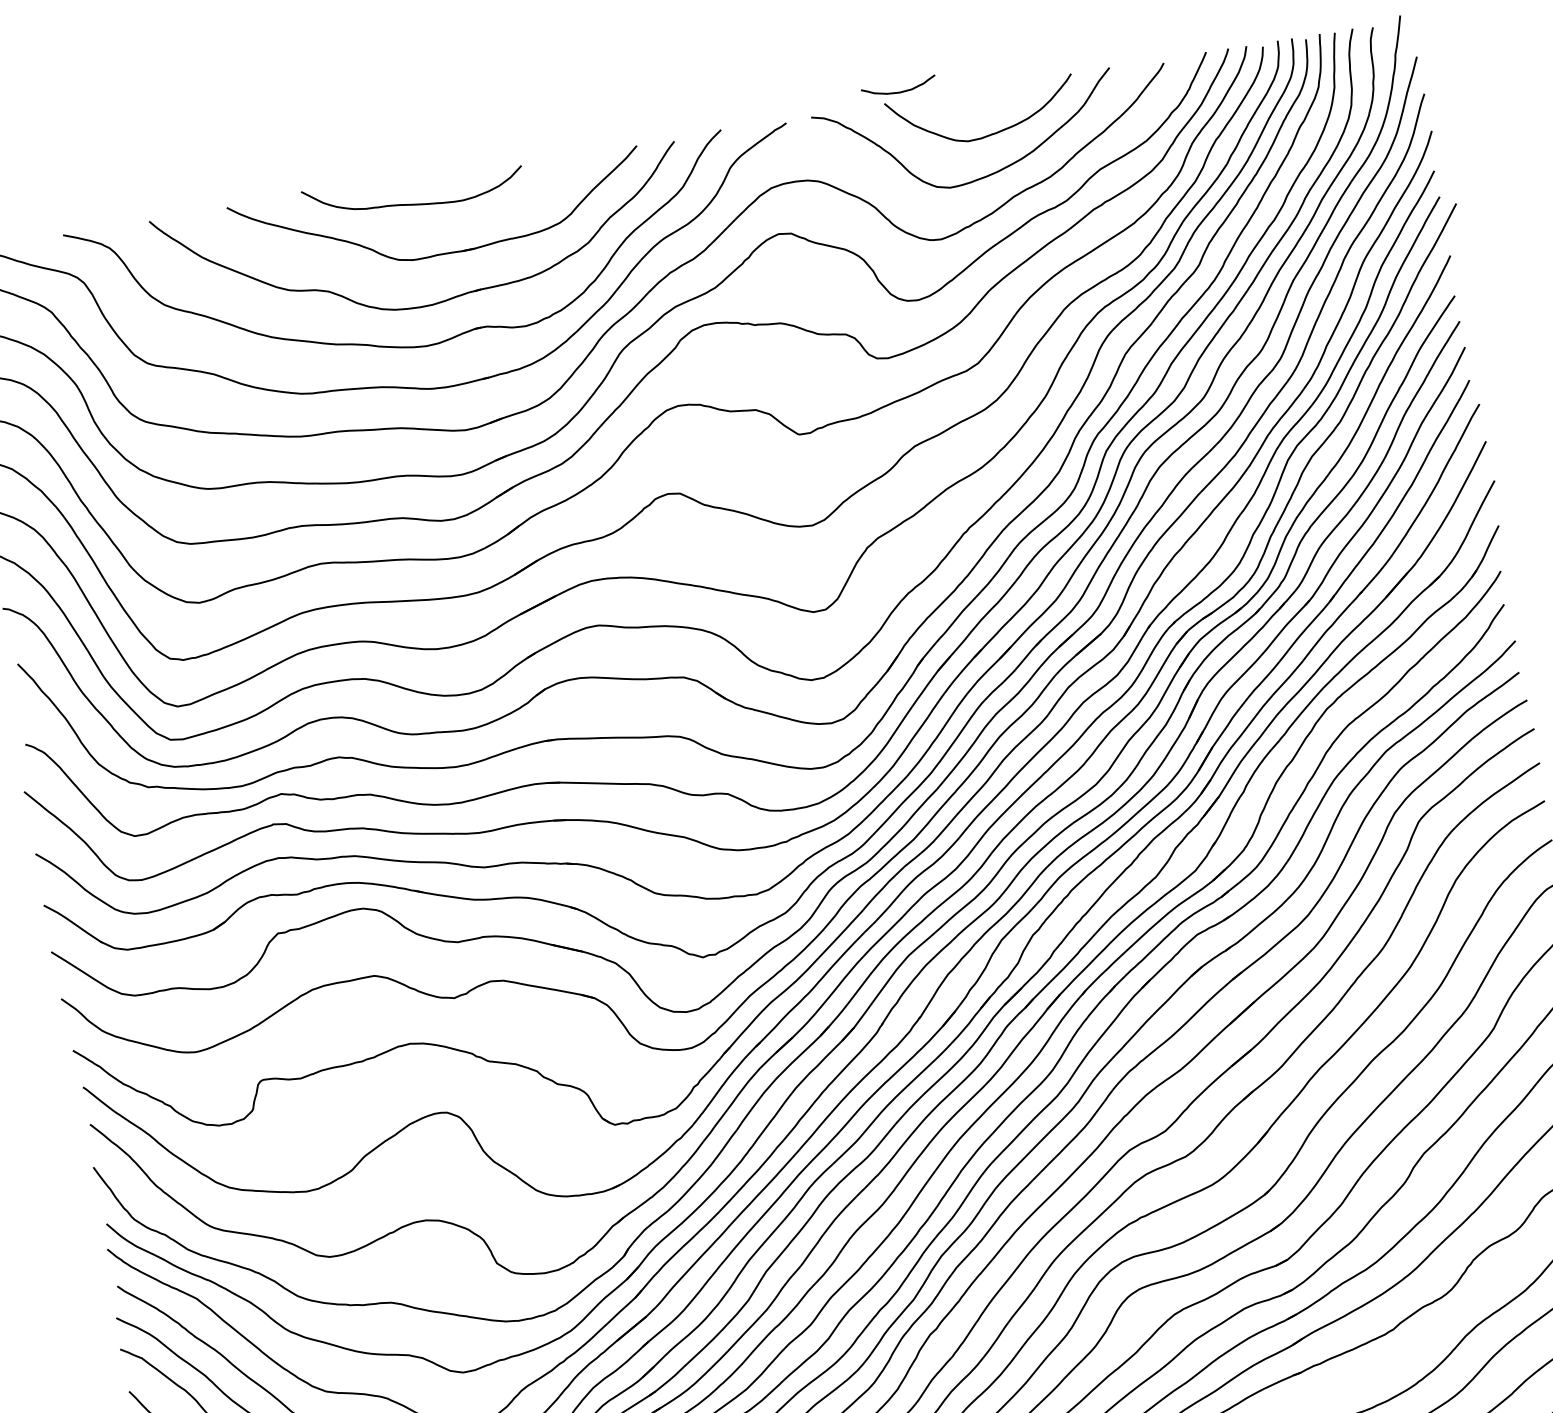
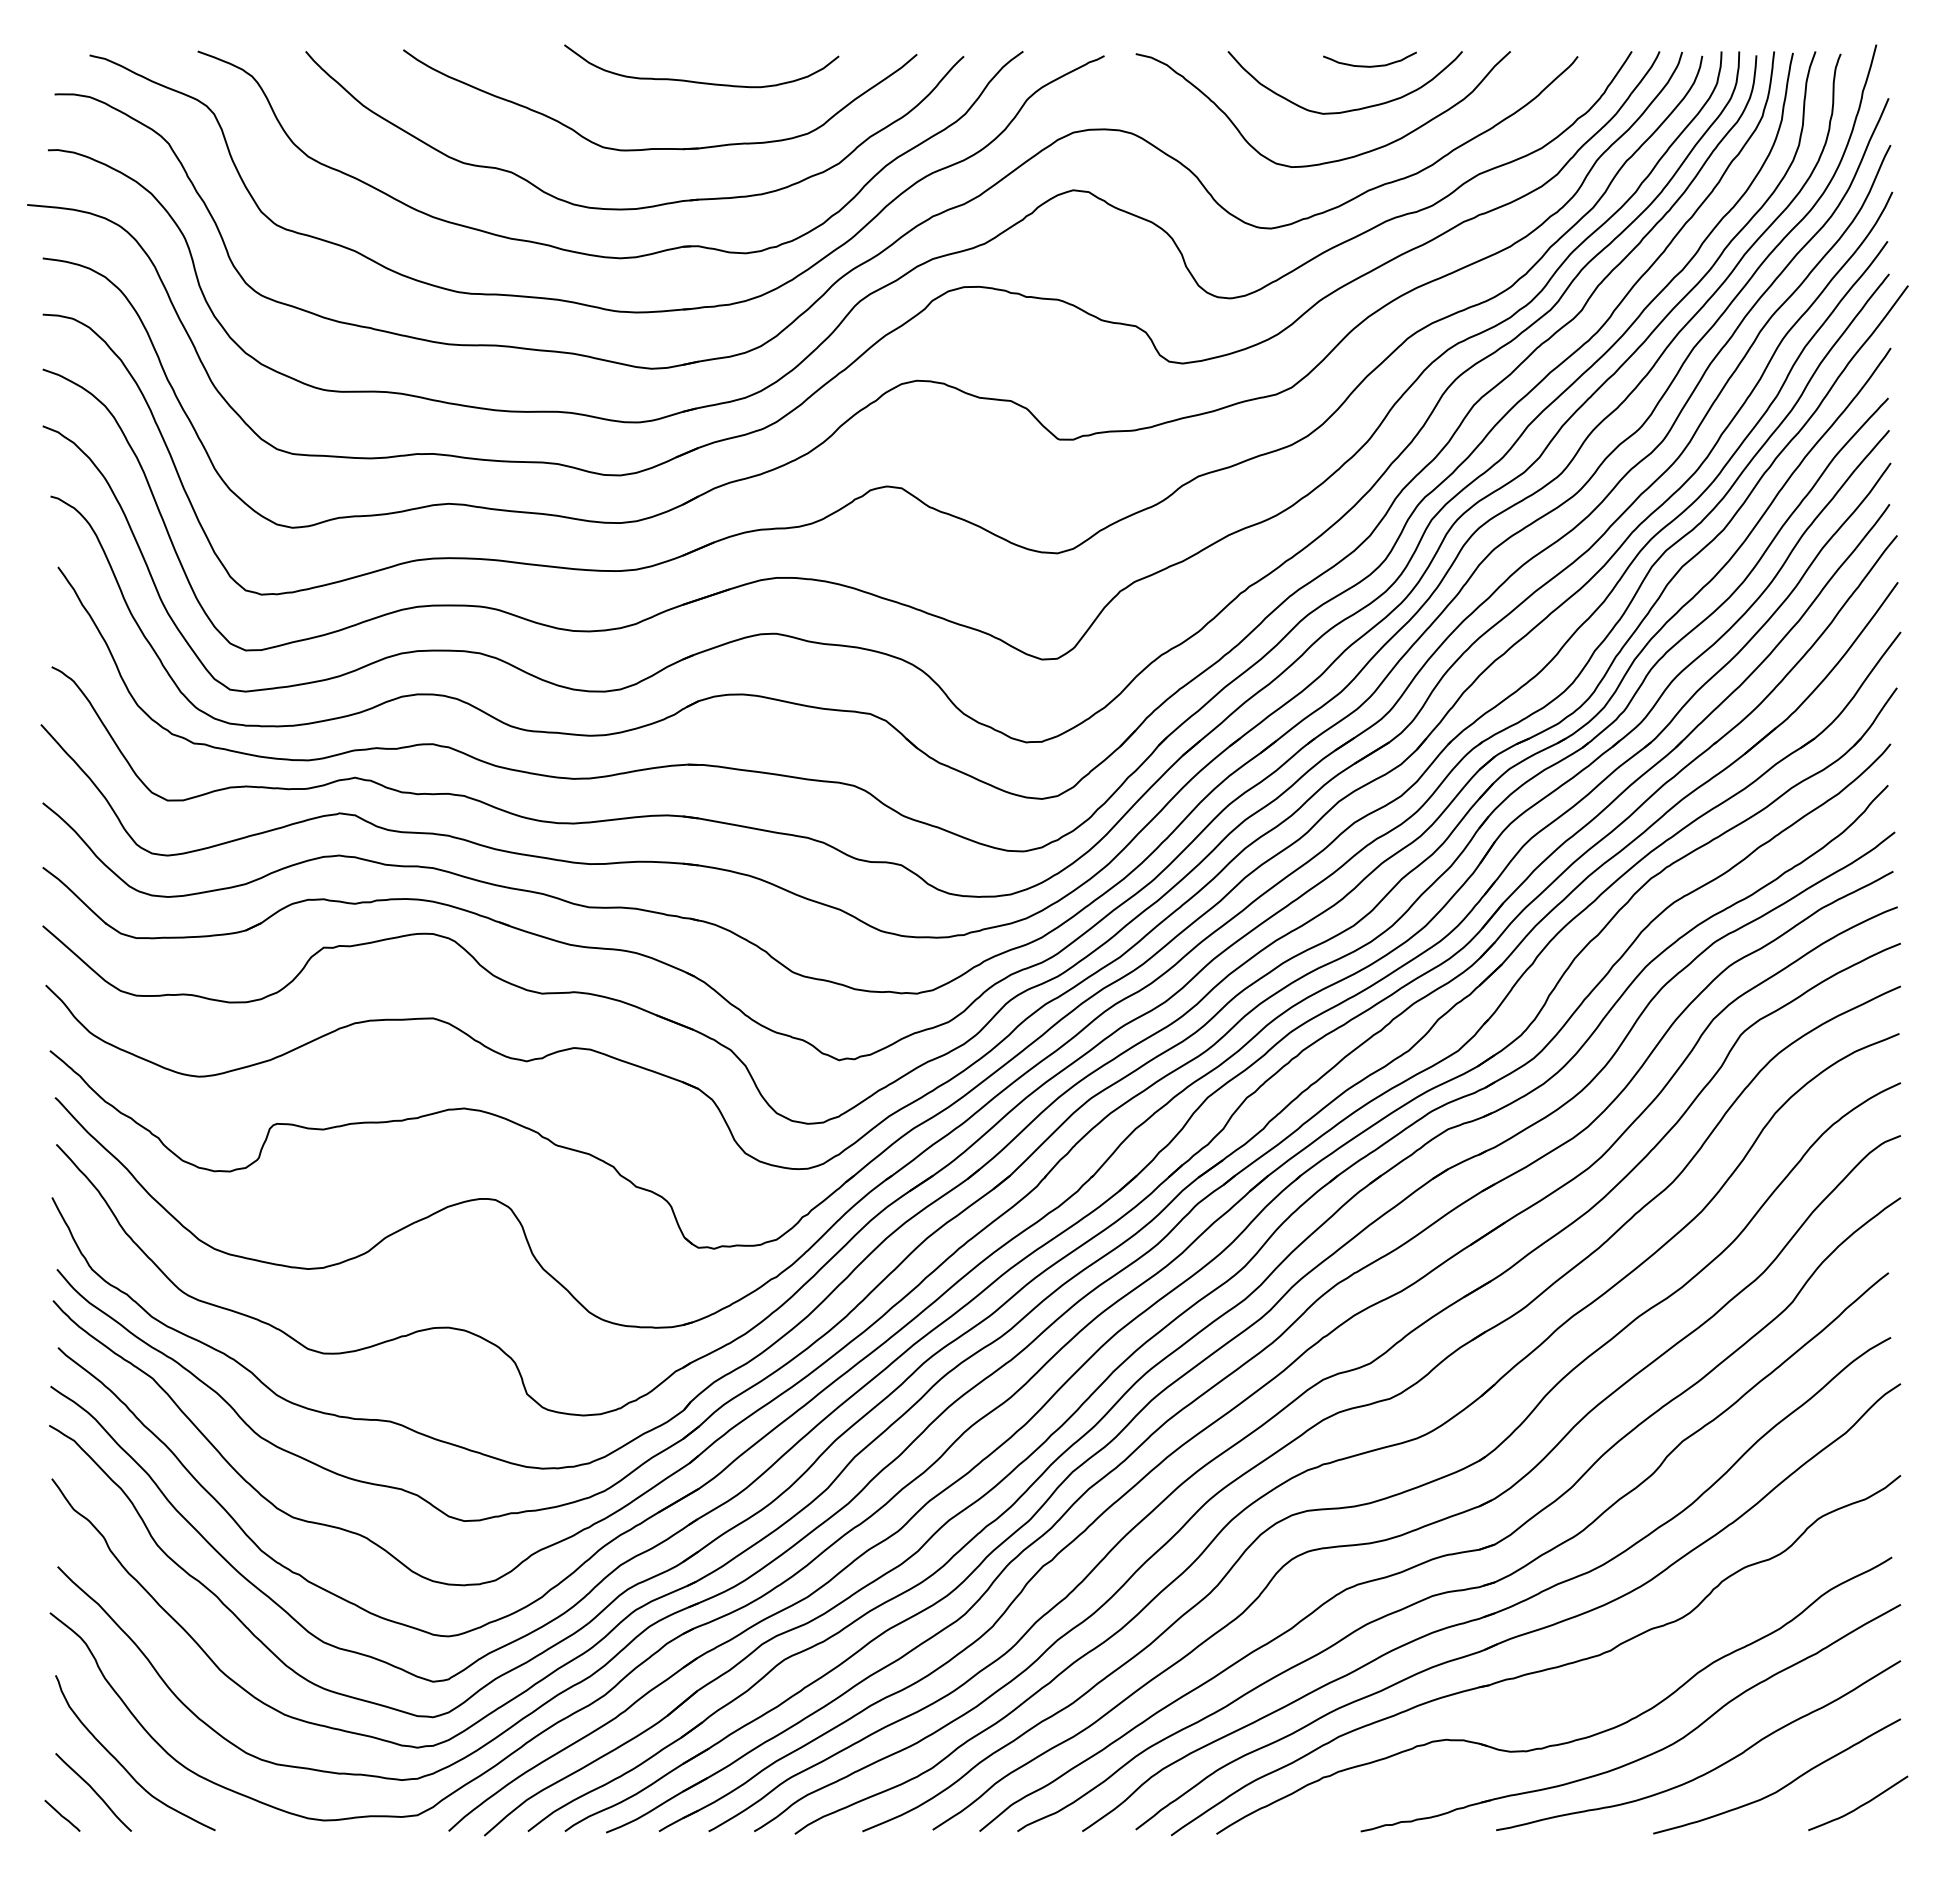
curve: (898, 91) -> (1368, 65), moved
curve: (413, 203) -> (699, 81), moved

